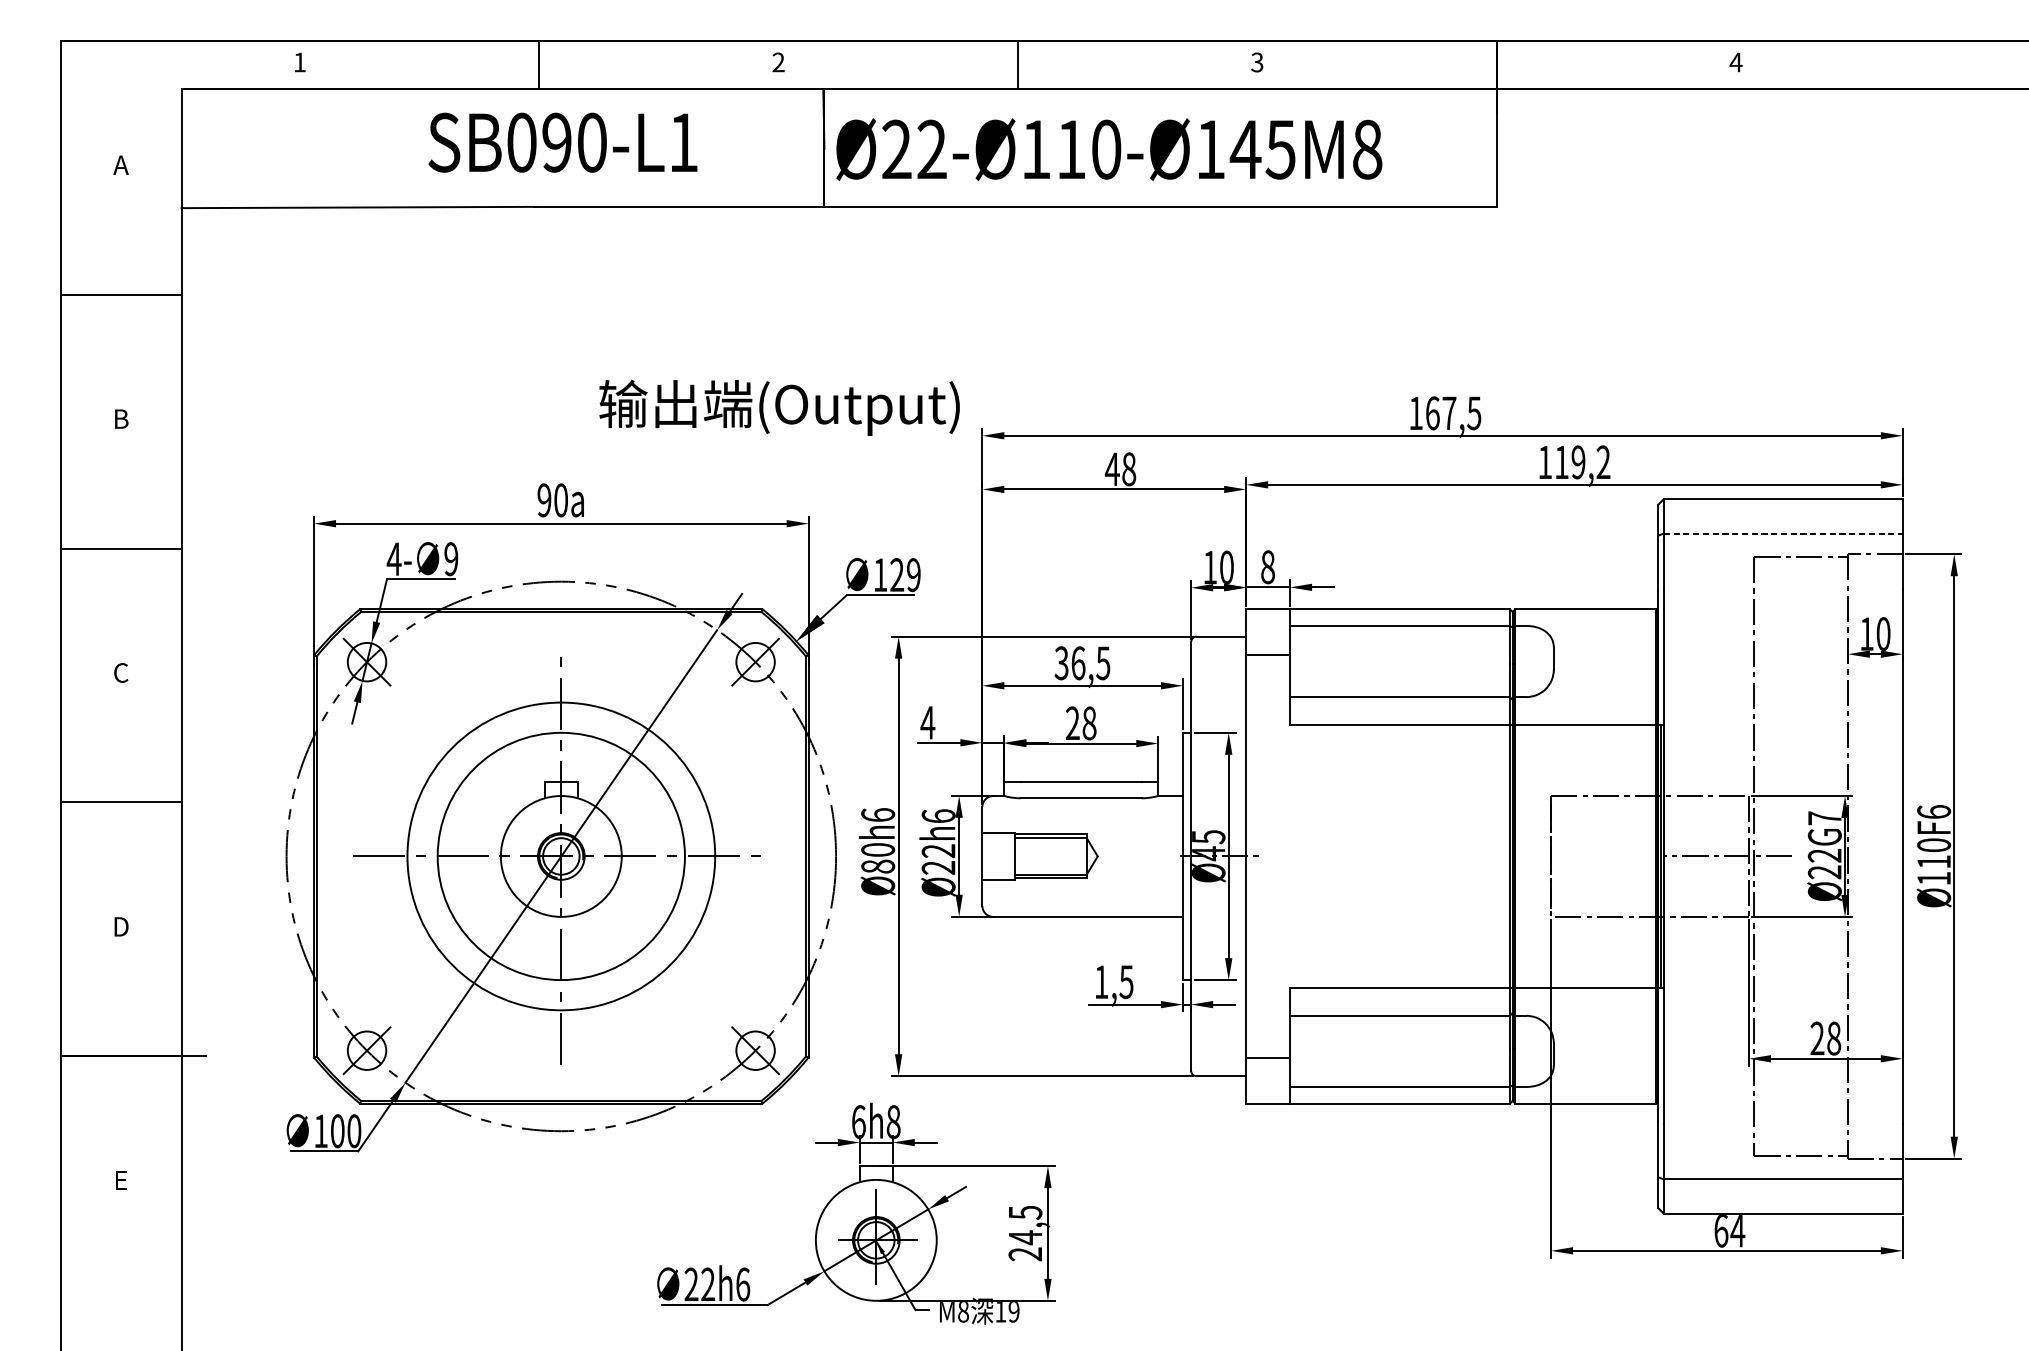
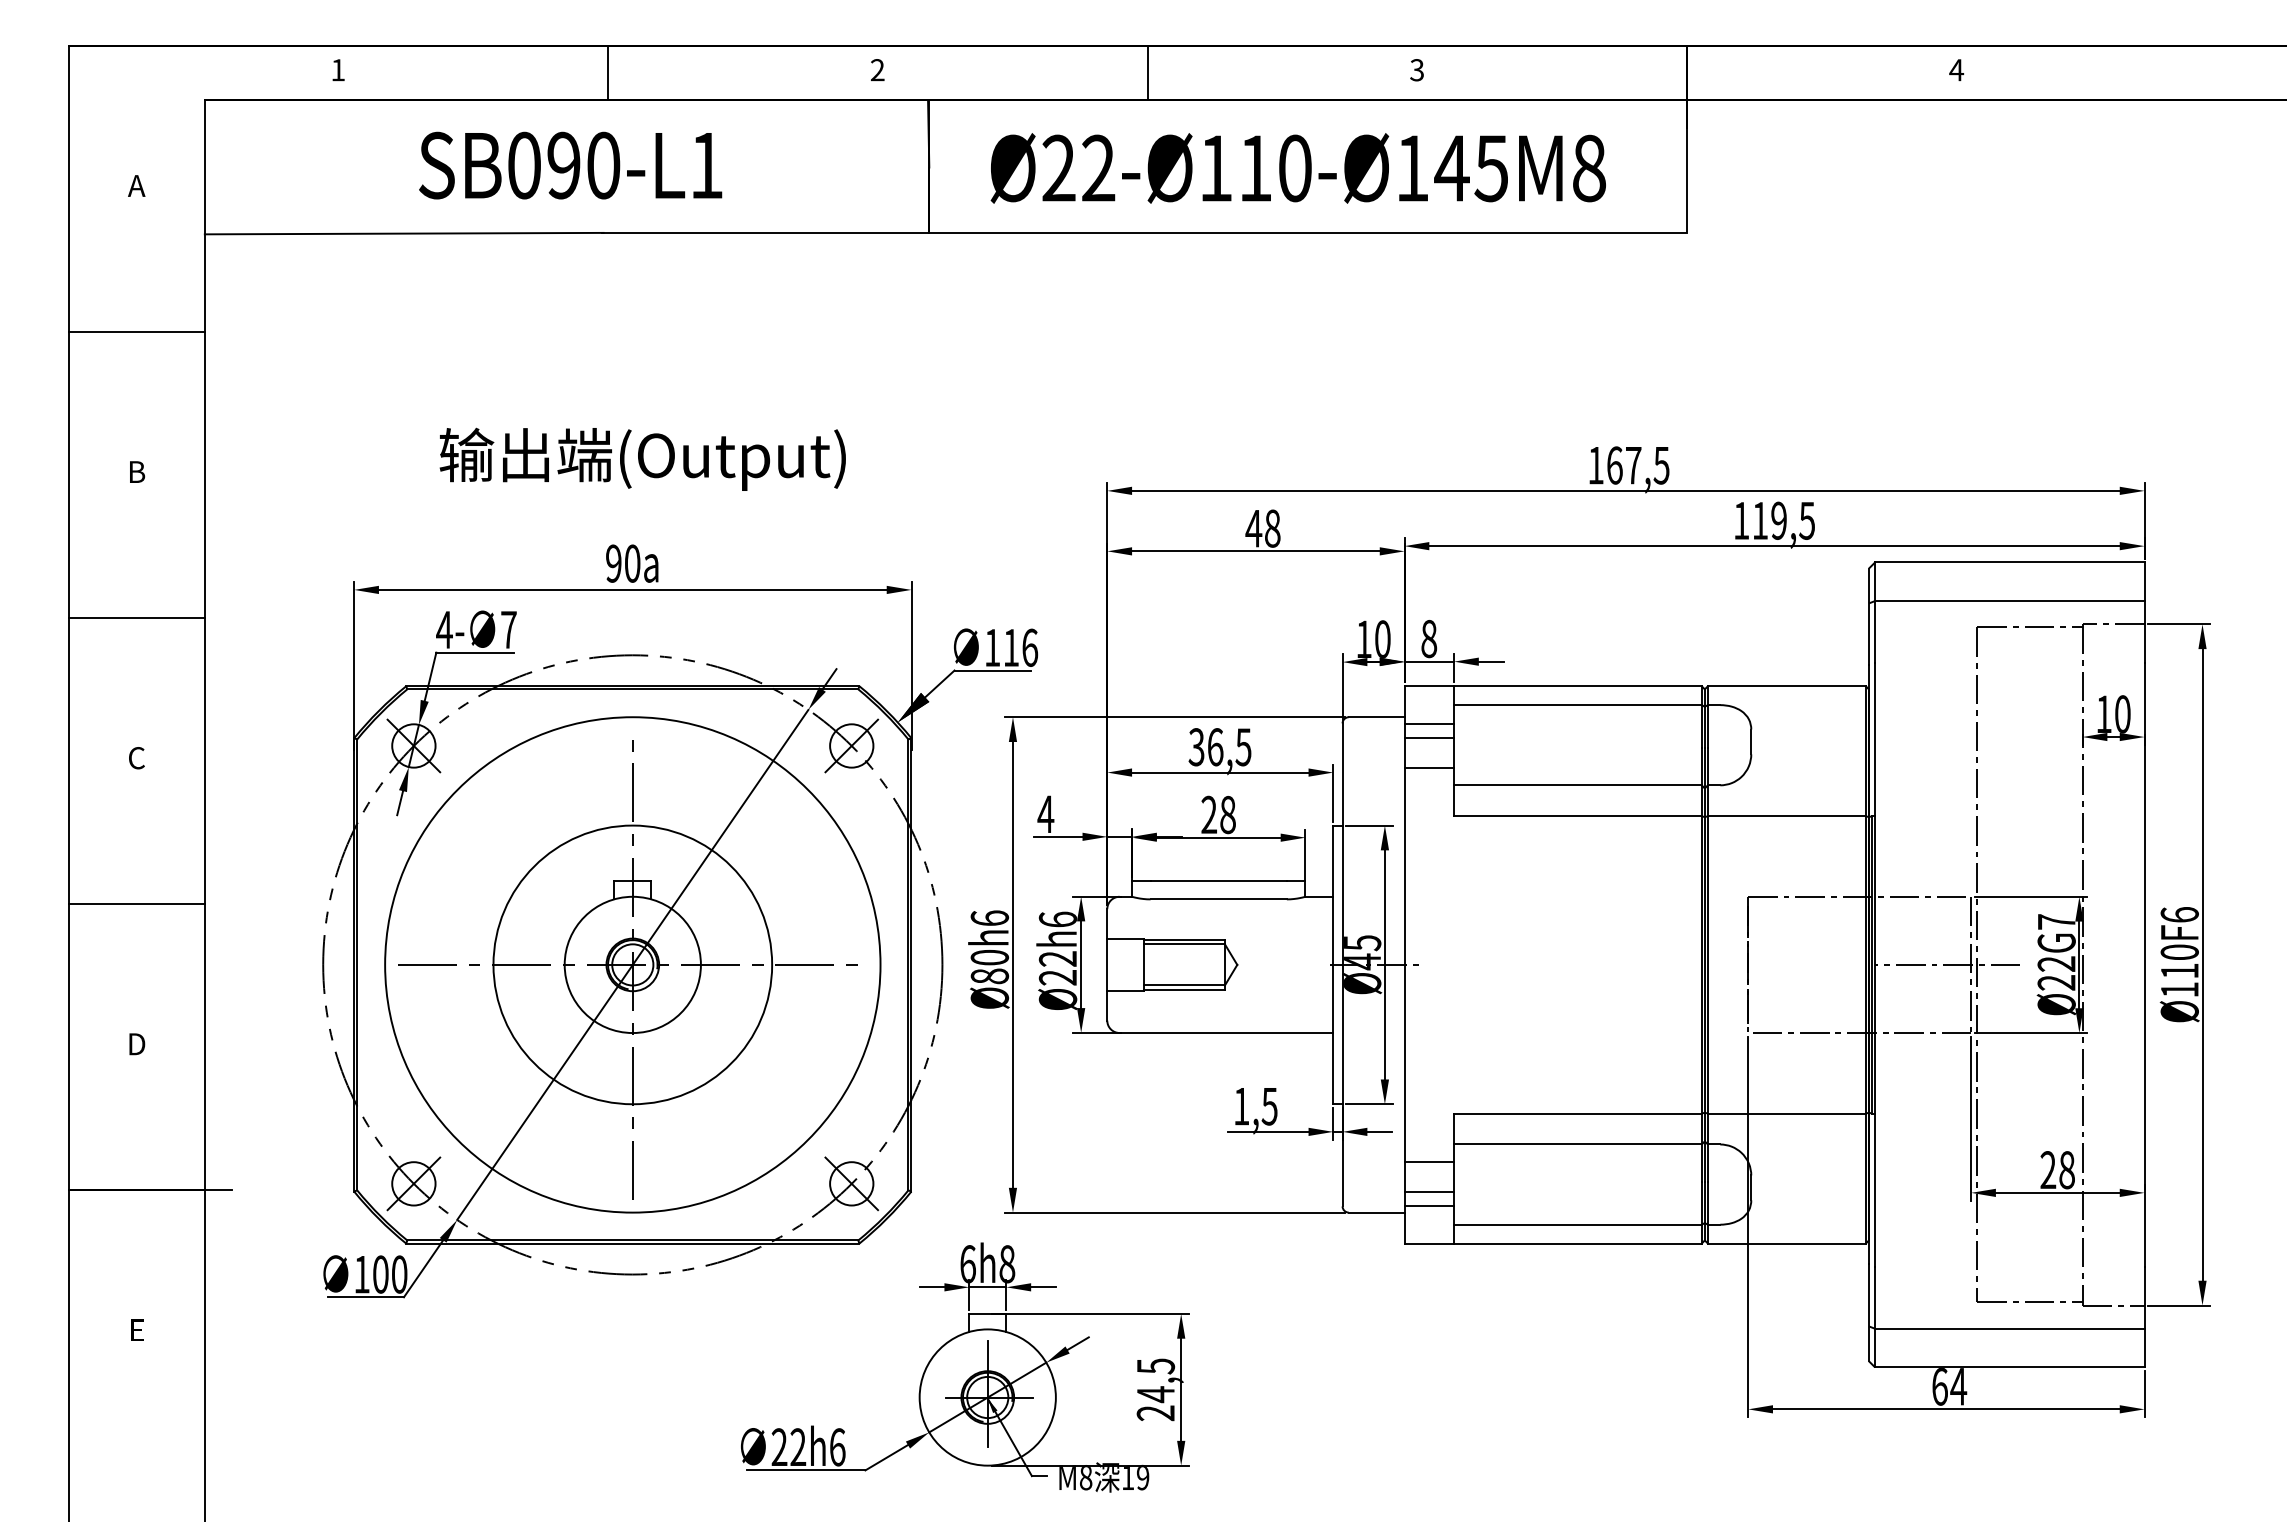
text: (562, 142) -> (570, 165), moved
text: (1108, 149) -> (1297, 168), moved
text: (779, 407) -> (642, 458), moved
text: (1602, 462) -> (1806, 520), 119,2 -> 119,5
line: (1782, 533) -> (2009, 601), dashed -> solid
text: (451, 558) -> (508, 629), 9 -> 7
text: (905, 574) -> (1020, 647), 129 -> 116
line: (1268, 643) -> (1429, 724), added
line: (1268, 681) -> (1429, 767), added
circle: (561, 856) -> (632, 964), size x1.43
line: (1268, 1031) -> (1429, 1162), added
line: (1268, 1069) -> (1429, 1205), added

